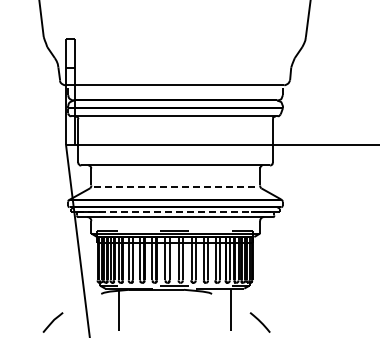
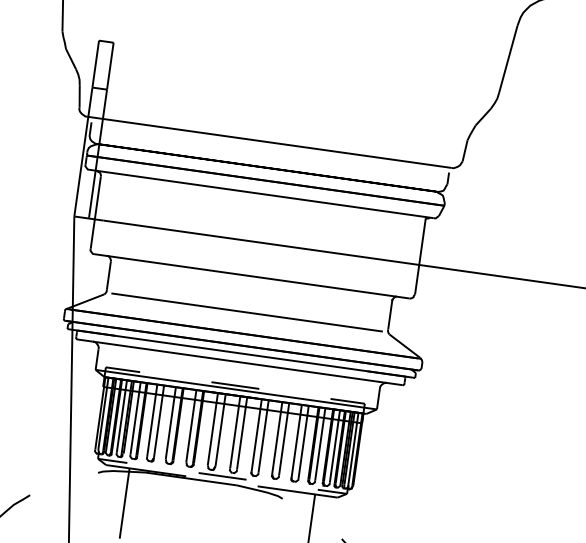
line: (175, 187) -> (246, 312), dashed -> solid
line: (176, 211) -> (242, 353), dashed -> solid

